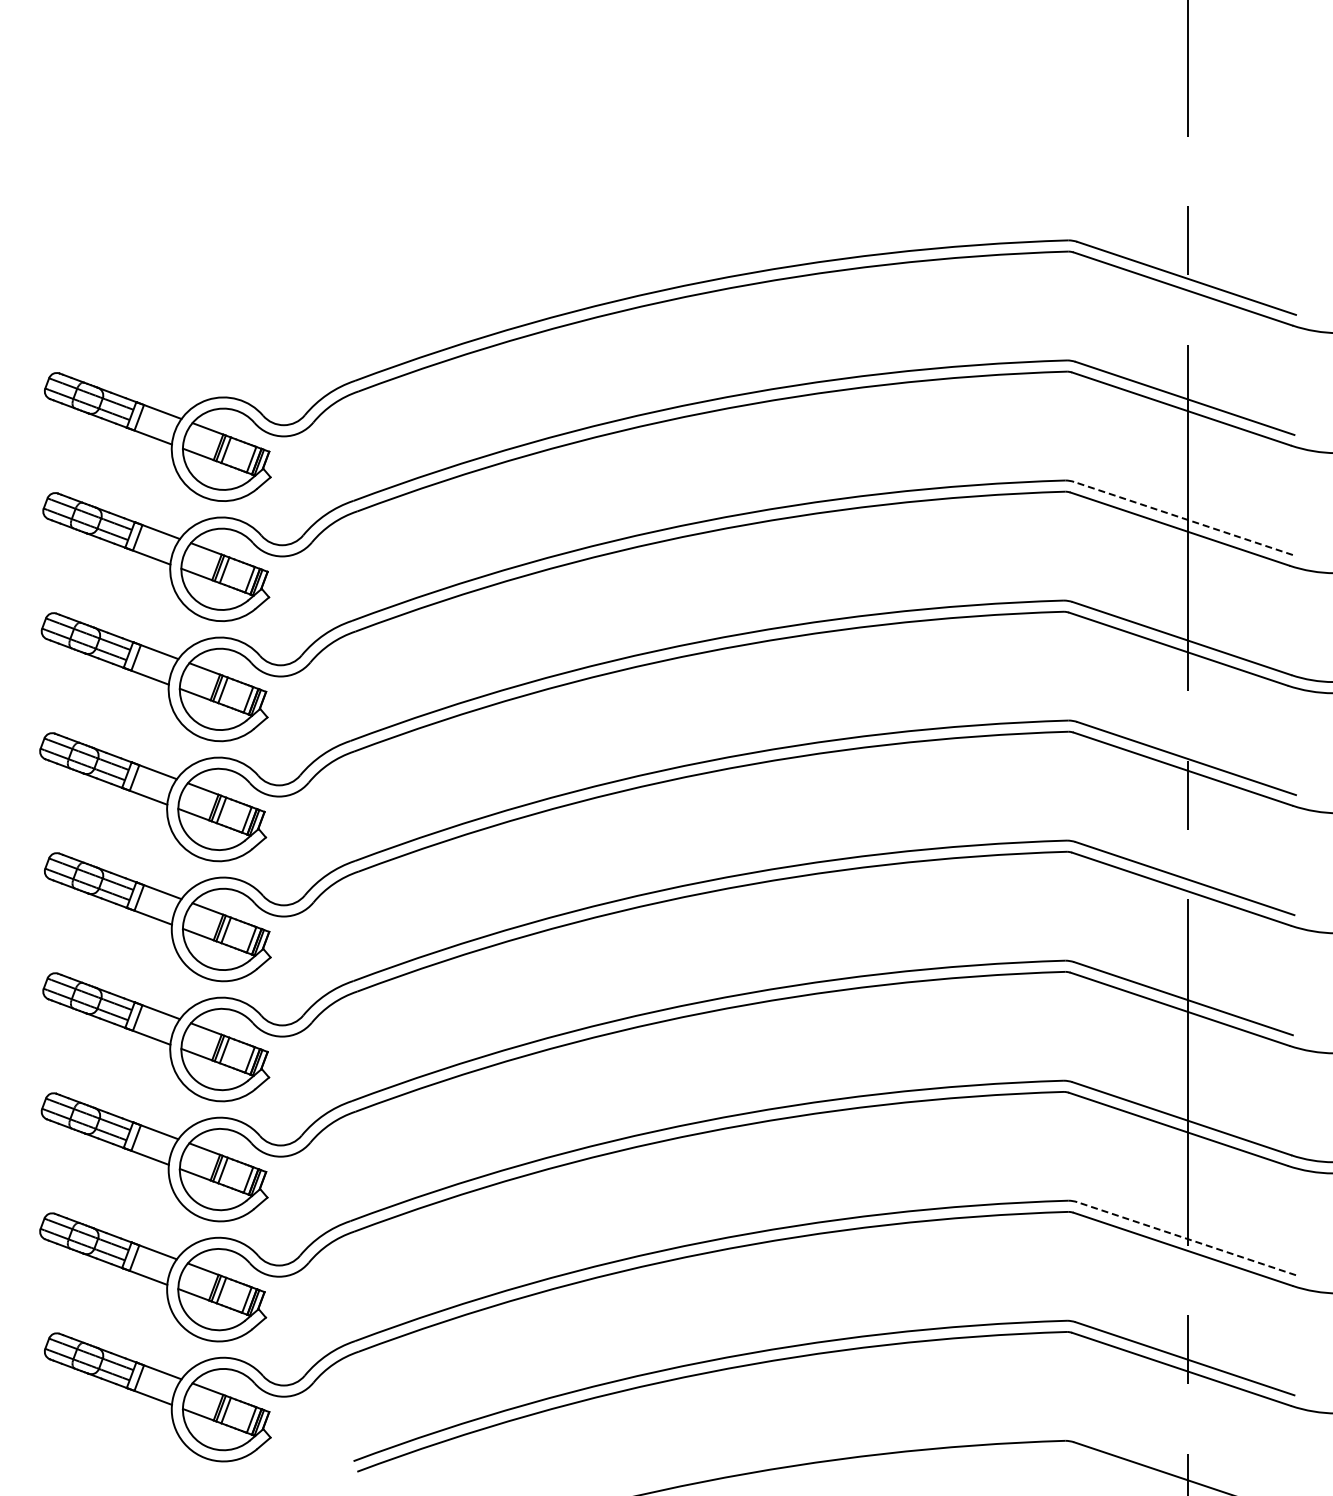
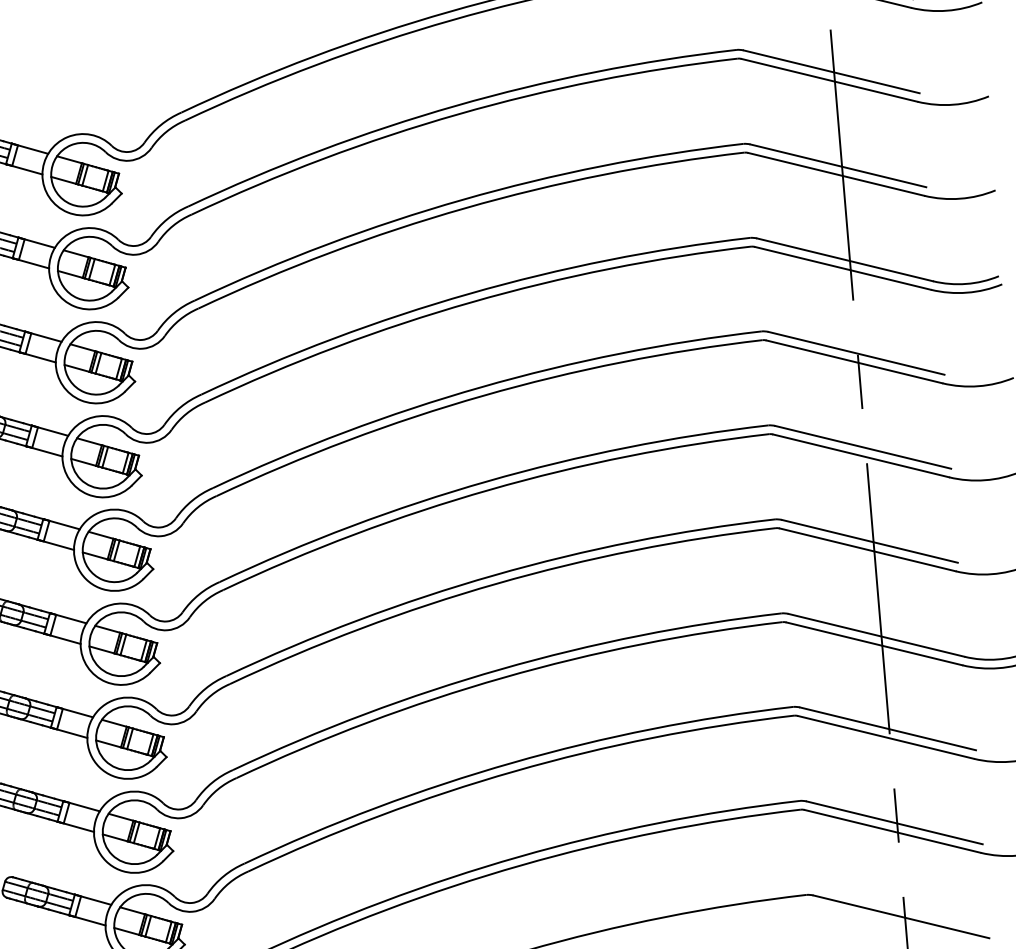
line: (1183, 518) -> (838, 165), dashed -> solid
line: (1186, 1238) -> (887, 728), dashed -> solid

